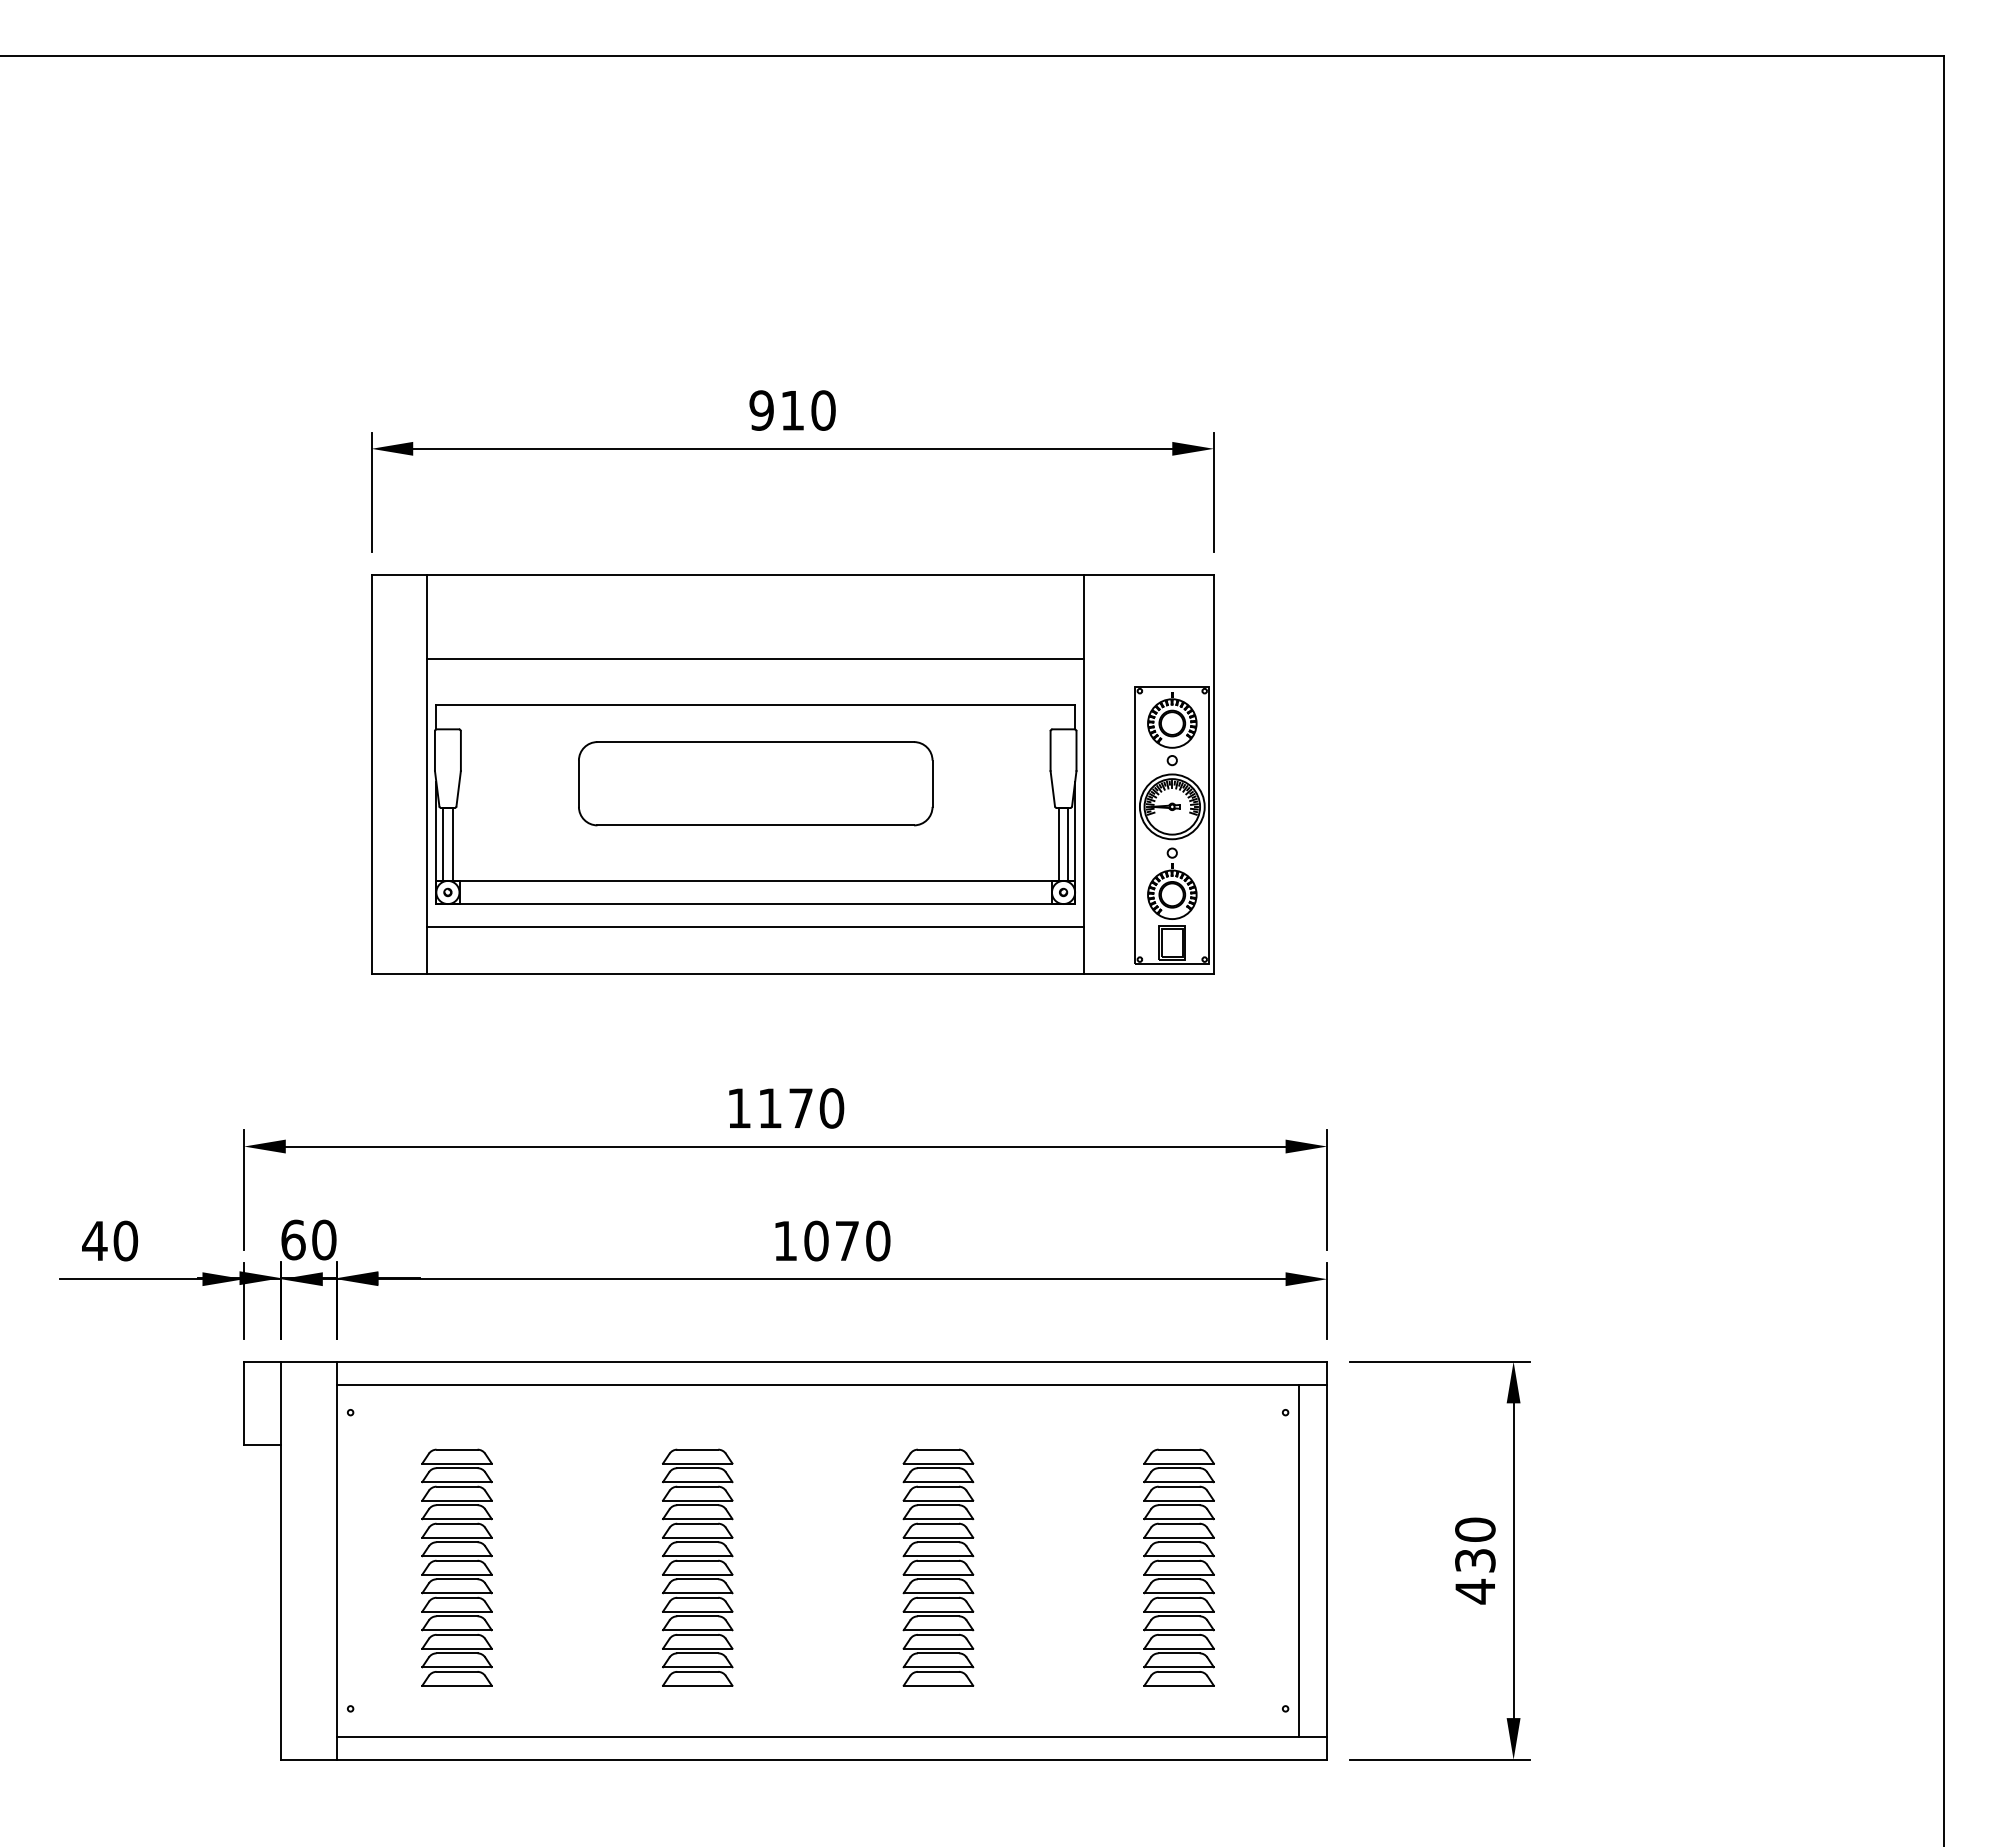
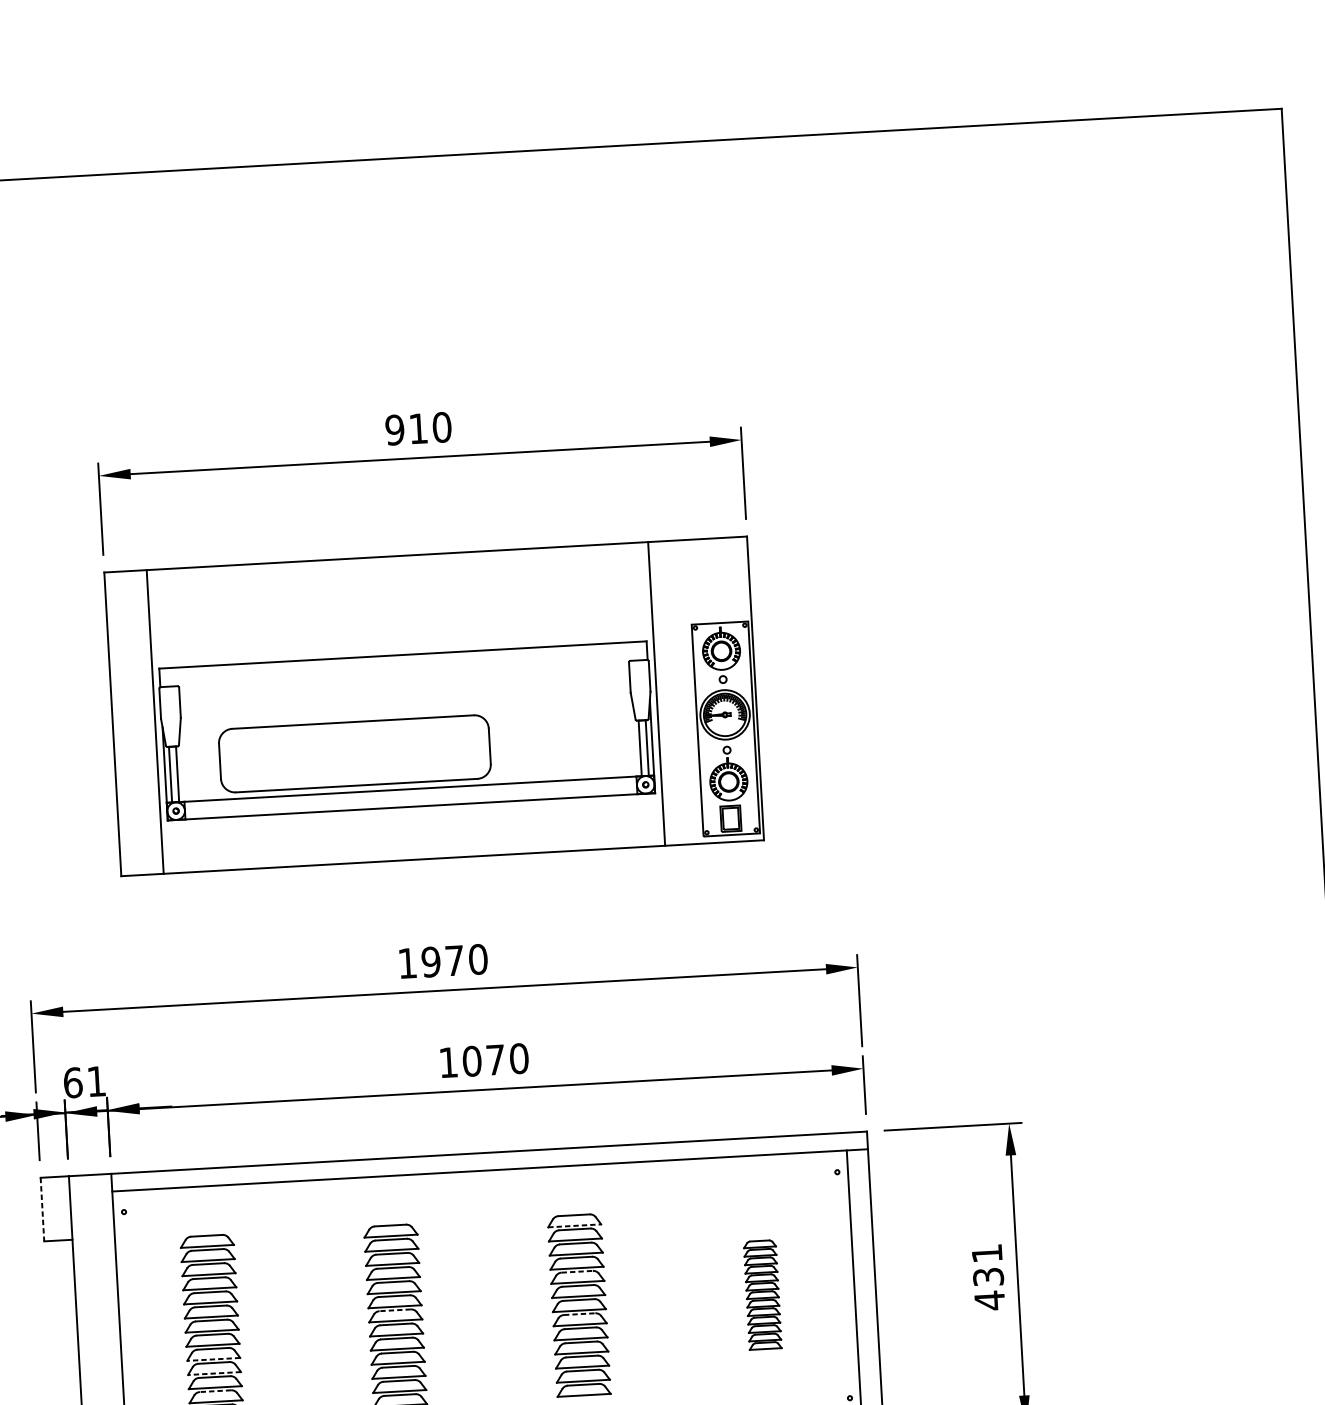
line: (755, 658) -> (400, 619), removed
part: (755, 783) -> (354, 753), moved
line: (755, 927) -> (412, 824), removed
text: (769, 1108) -> (430, 962), 1170 -> 1970
text: (324, 1239) -> (96, 1081), 60 -> 61
line: (244, 1403) -> (42, 1209), solid -> dashed
line: (938, 1463) -> (574, 1225), solid -> dashed
line: (938, 1523) -> (577, 1271), solid -> dashed
text: (1475, 1529) -> (987, 1253), 430 -> 431
line: (697, 1560) -> (395, 1310), solid -> dashed
part: (1178, 1567) -> (762, 1294), size x0.6
line: (938, 1579) -> (579, 1314), solid -> dashed
line: (457, 1611) -> (214, 1359), solid -> dashed
line: (457, 1630) -> (214, 1373), solid -> dashed
line: (457, 1653) -> (215, 1391), solid -> dashed

